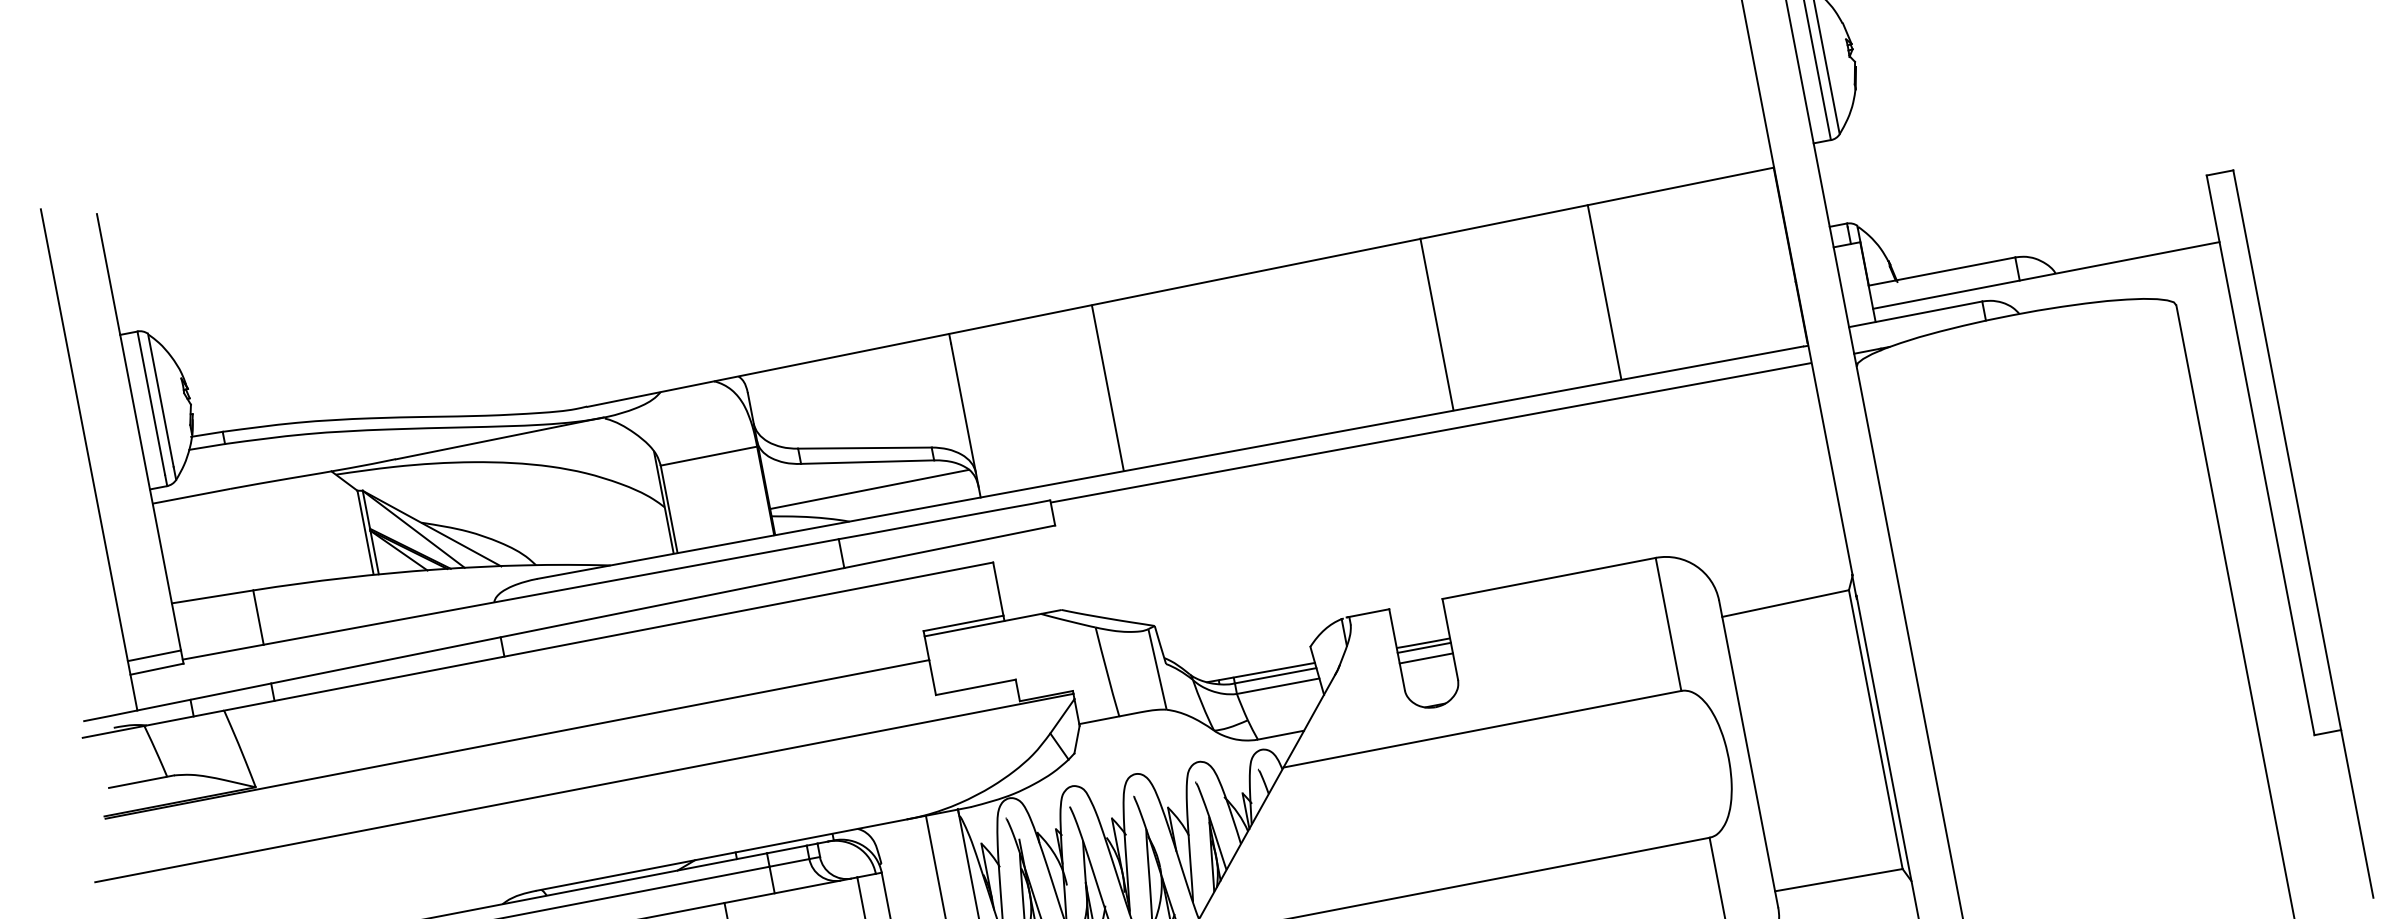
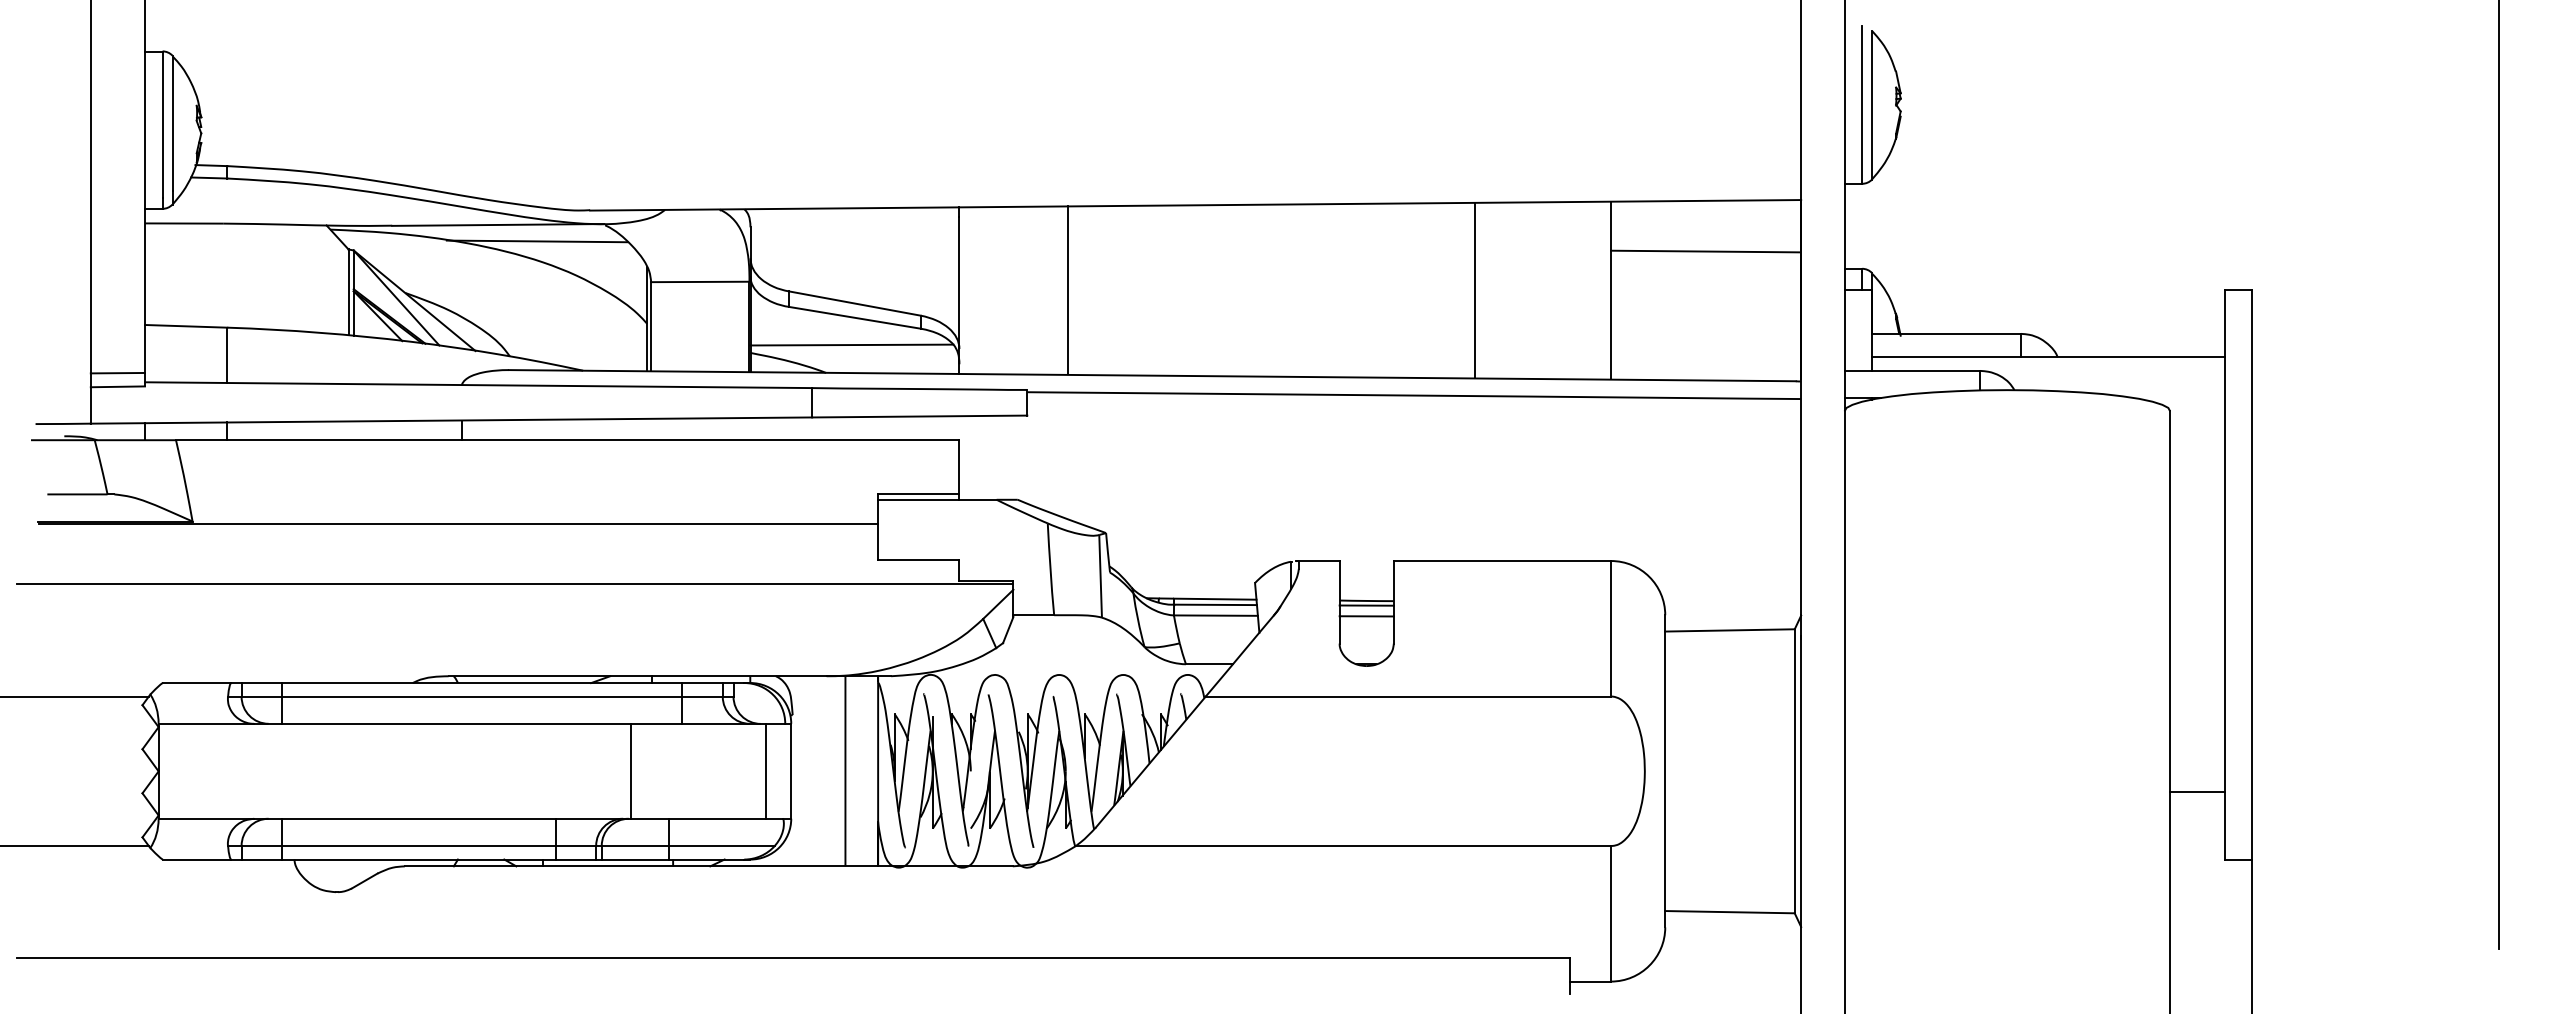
line: (1689, 236) -> (1705, 251), added
line: (1436, 323) -> (1475, 289), moved
line: (1108, 387) -> (1068, 290), moved
line: (540, 447) -> (536, 241), added
line: (2274, 673) -> (2197, 791), added

